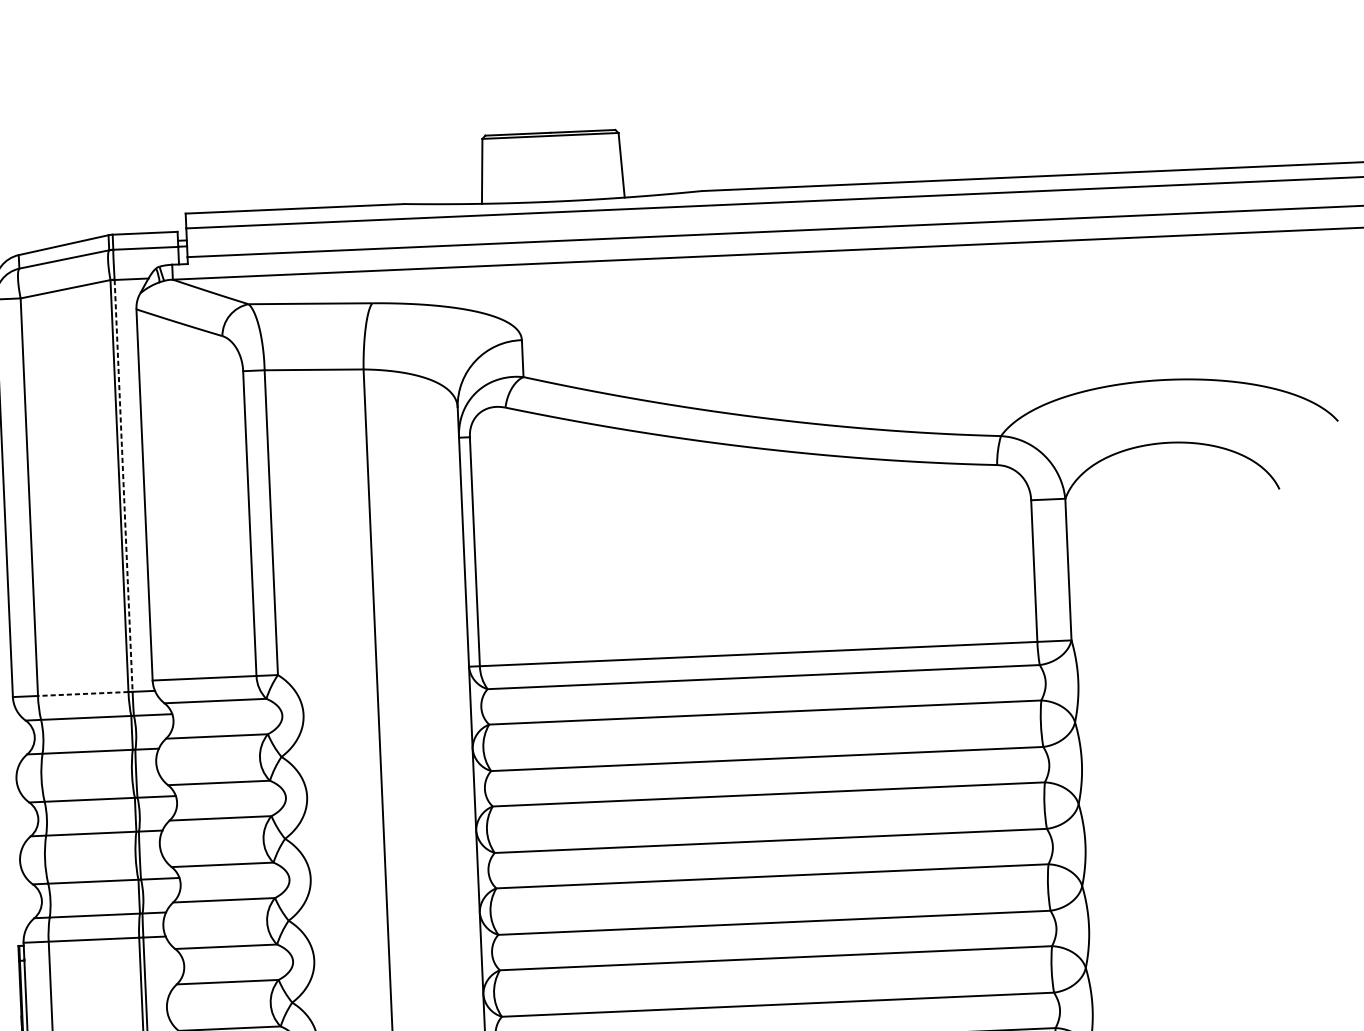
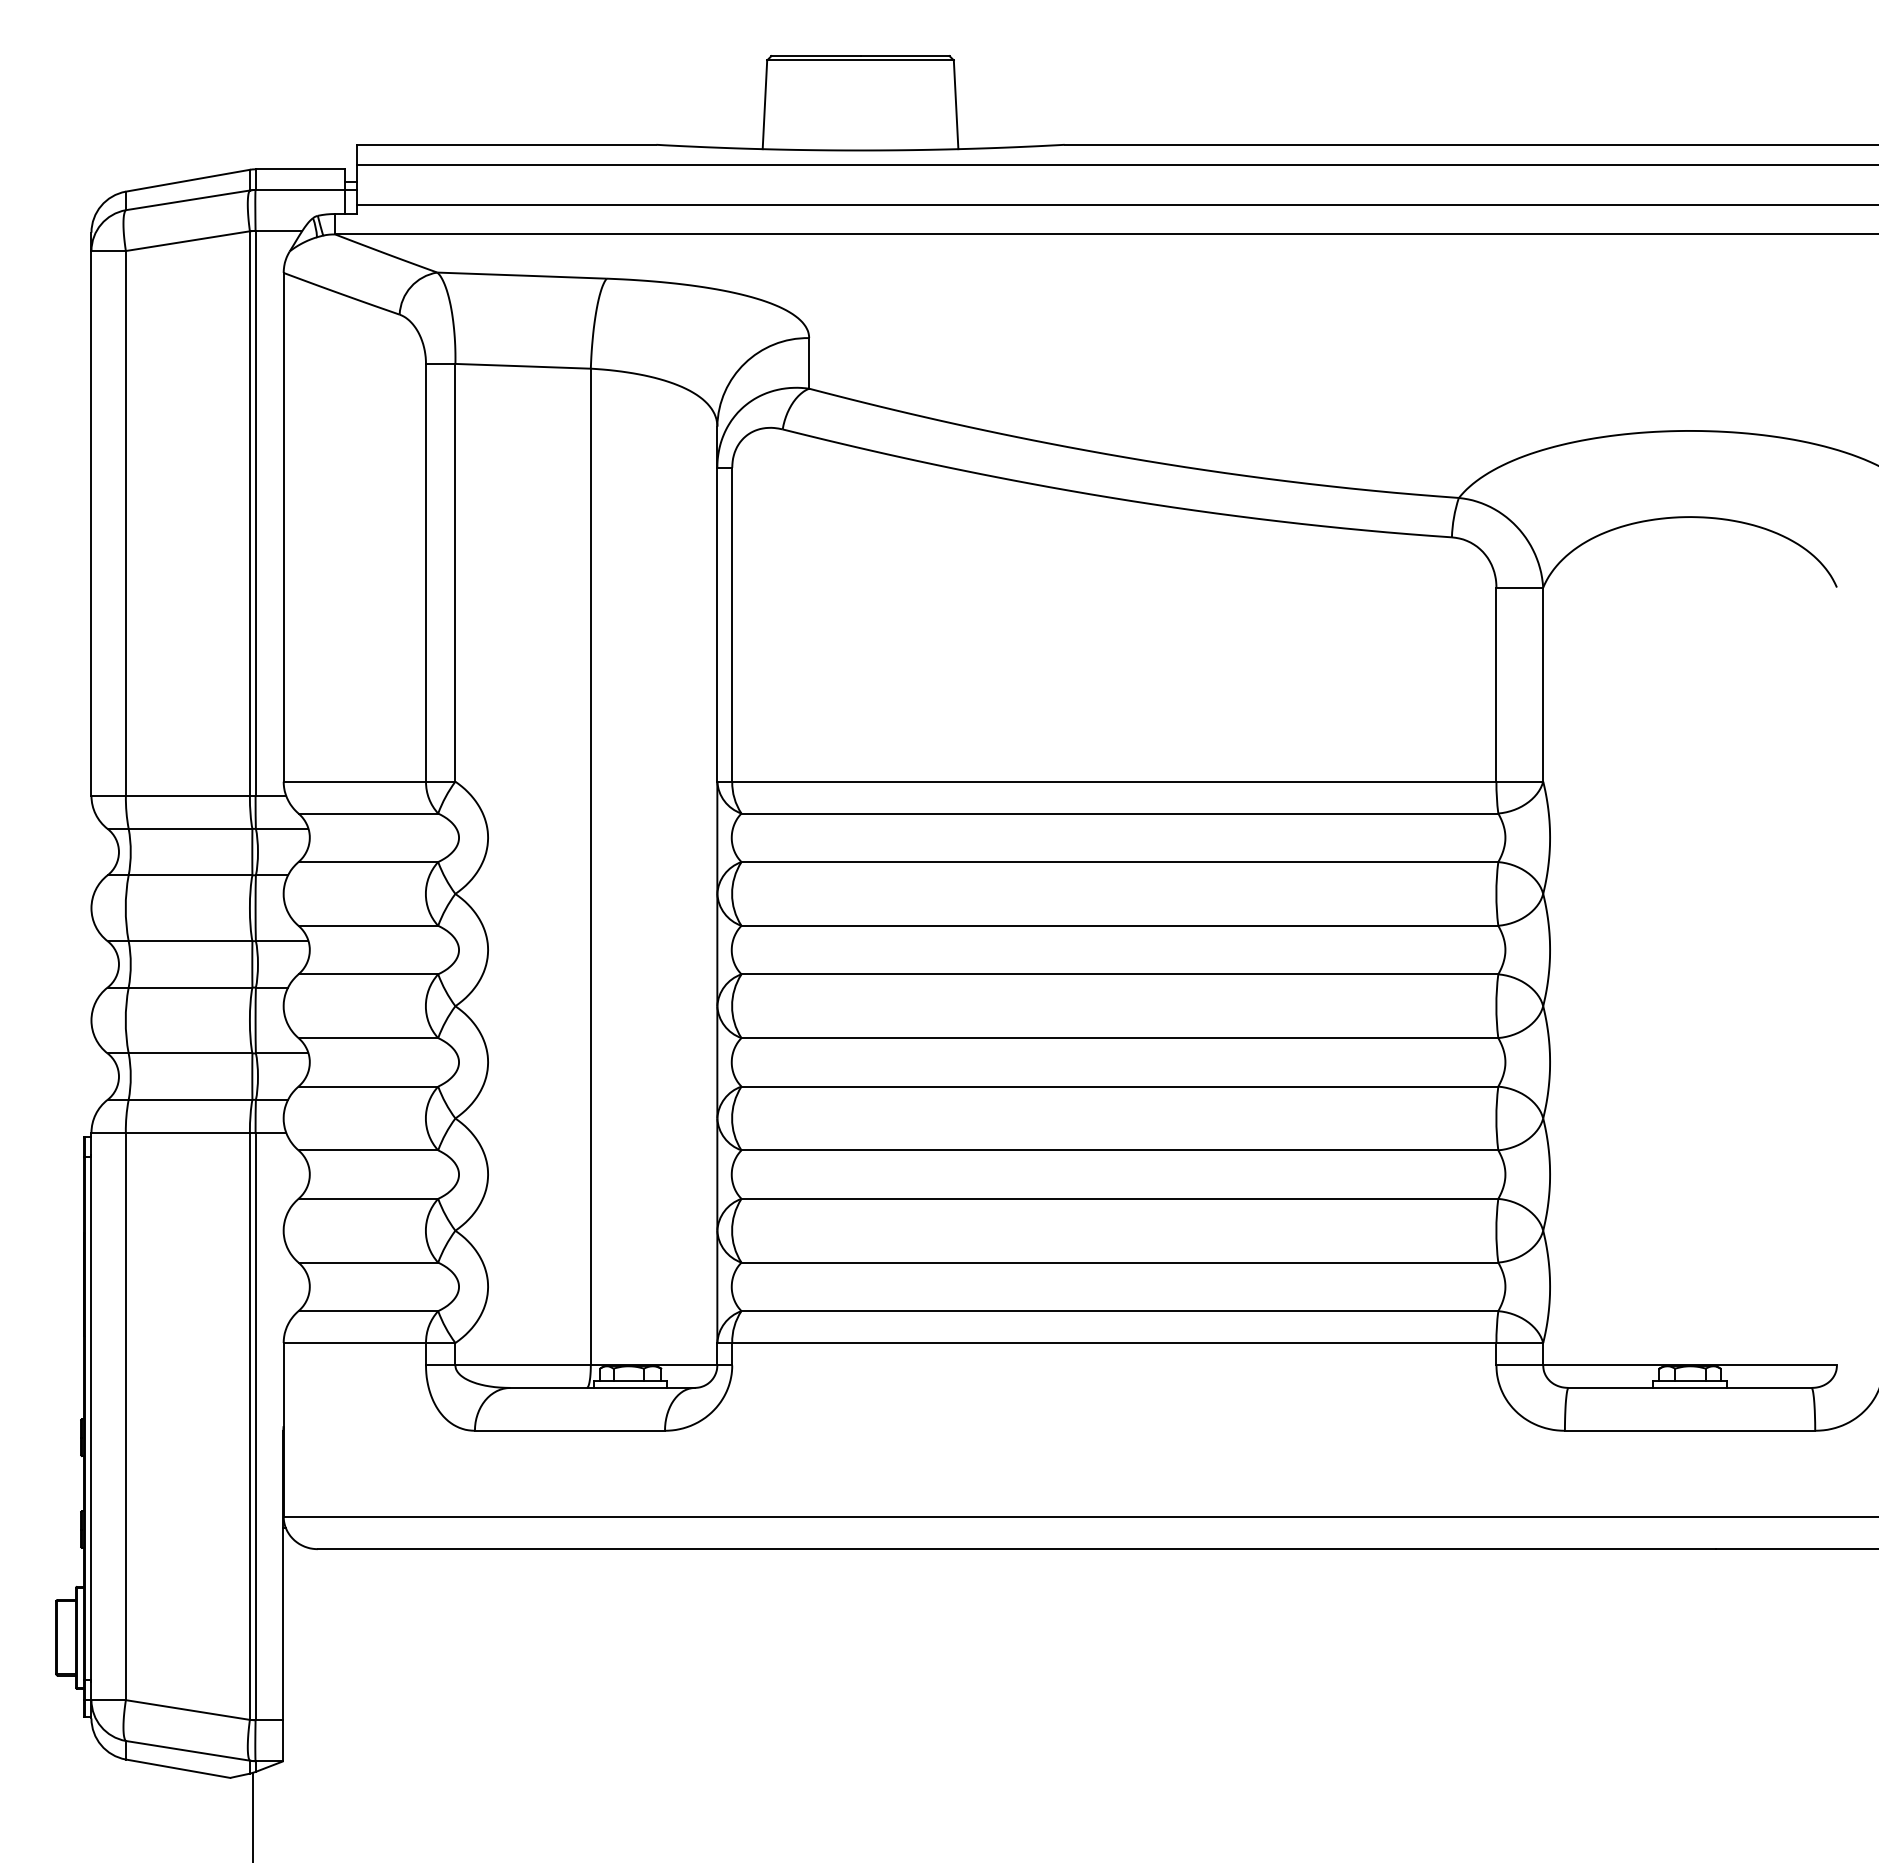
line: (123, 486) -> (255, 514), dashed -> solid
line: (82, 693) -> (187, 795), dashed -> solid

